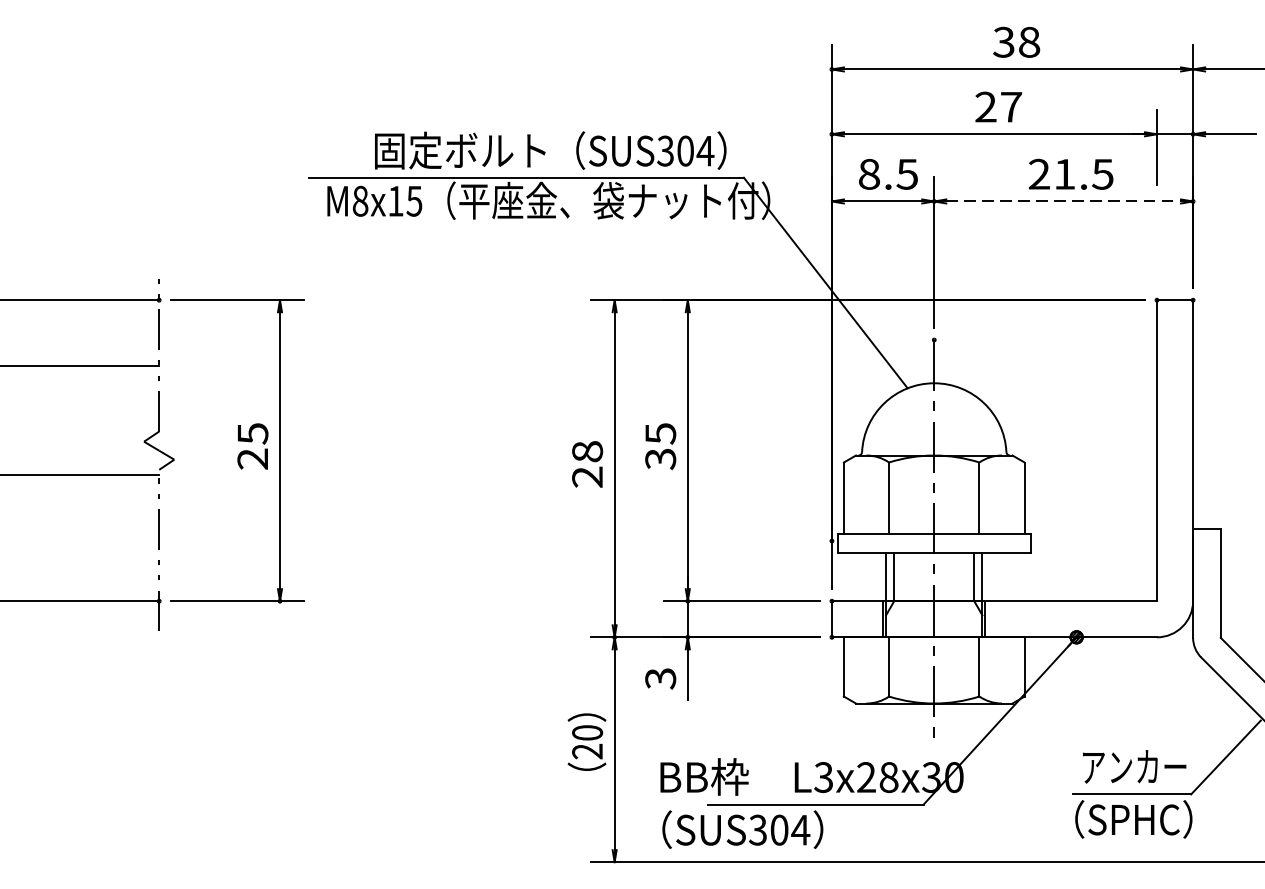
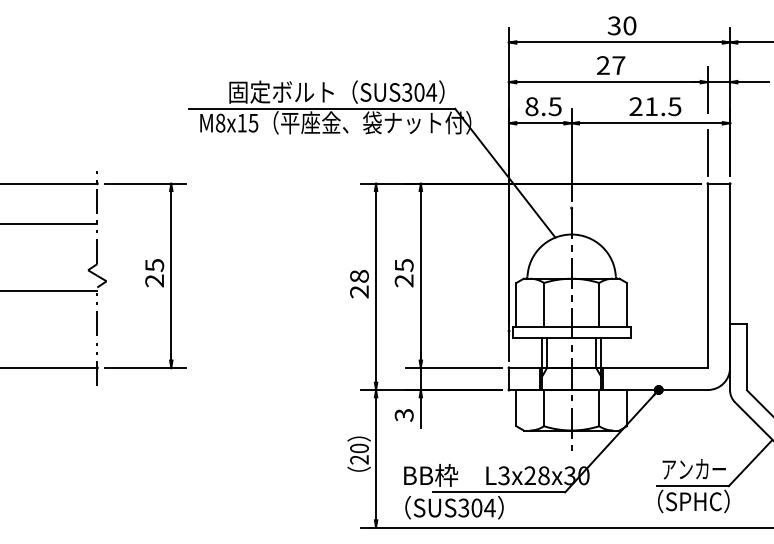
text: (1028, 41) -> (629, 25), 38 -> 30
line: (1063, 201) -> (650, 123), dashed -> solid
line: (1156, 250) -> (707, 153), added
text: (661, 458) -> (404, 280), 35 -> 25

